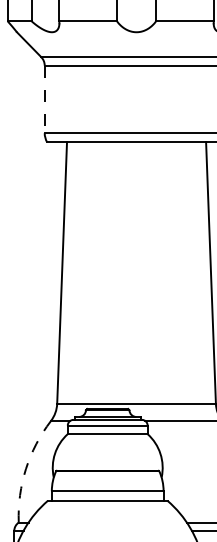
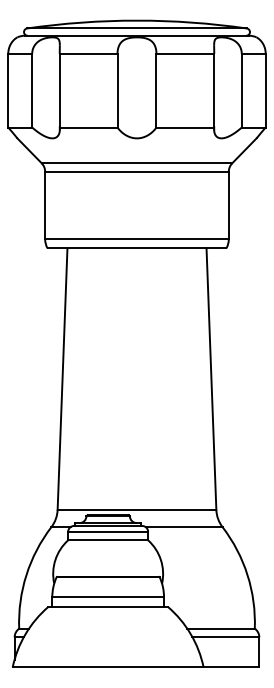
line: (45, 99) -> (45, 205), dashed -> solid
arc: (26, 469) -> (26, 575), dashed -> solid

